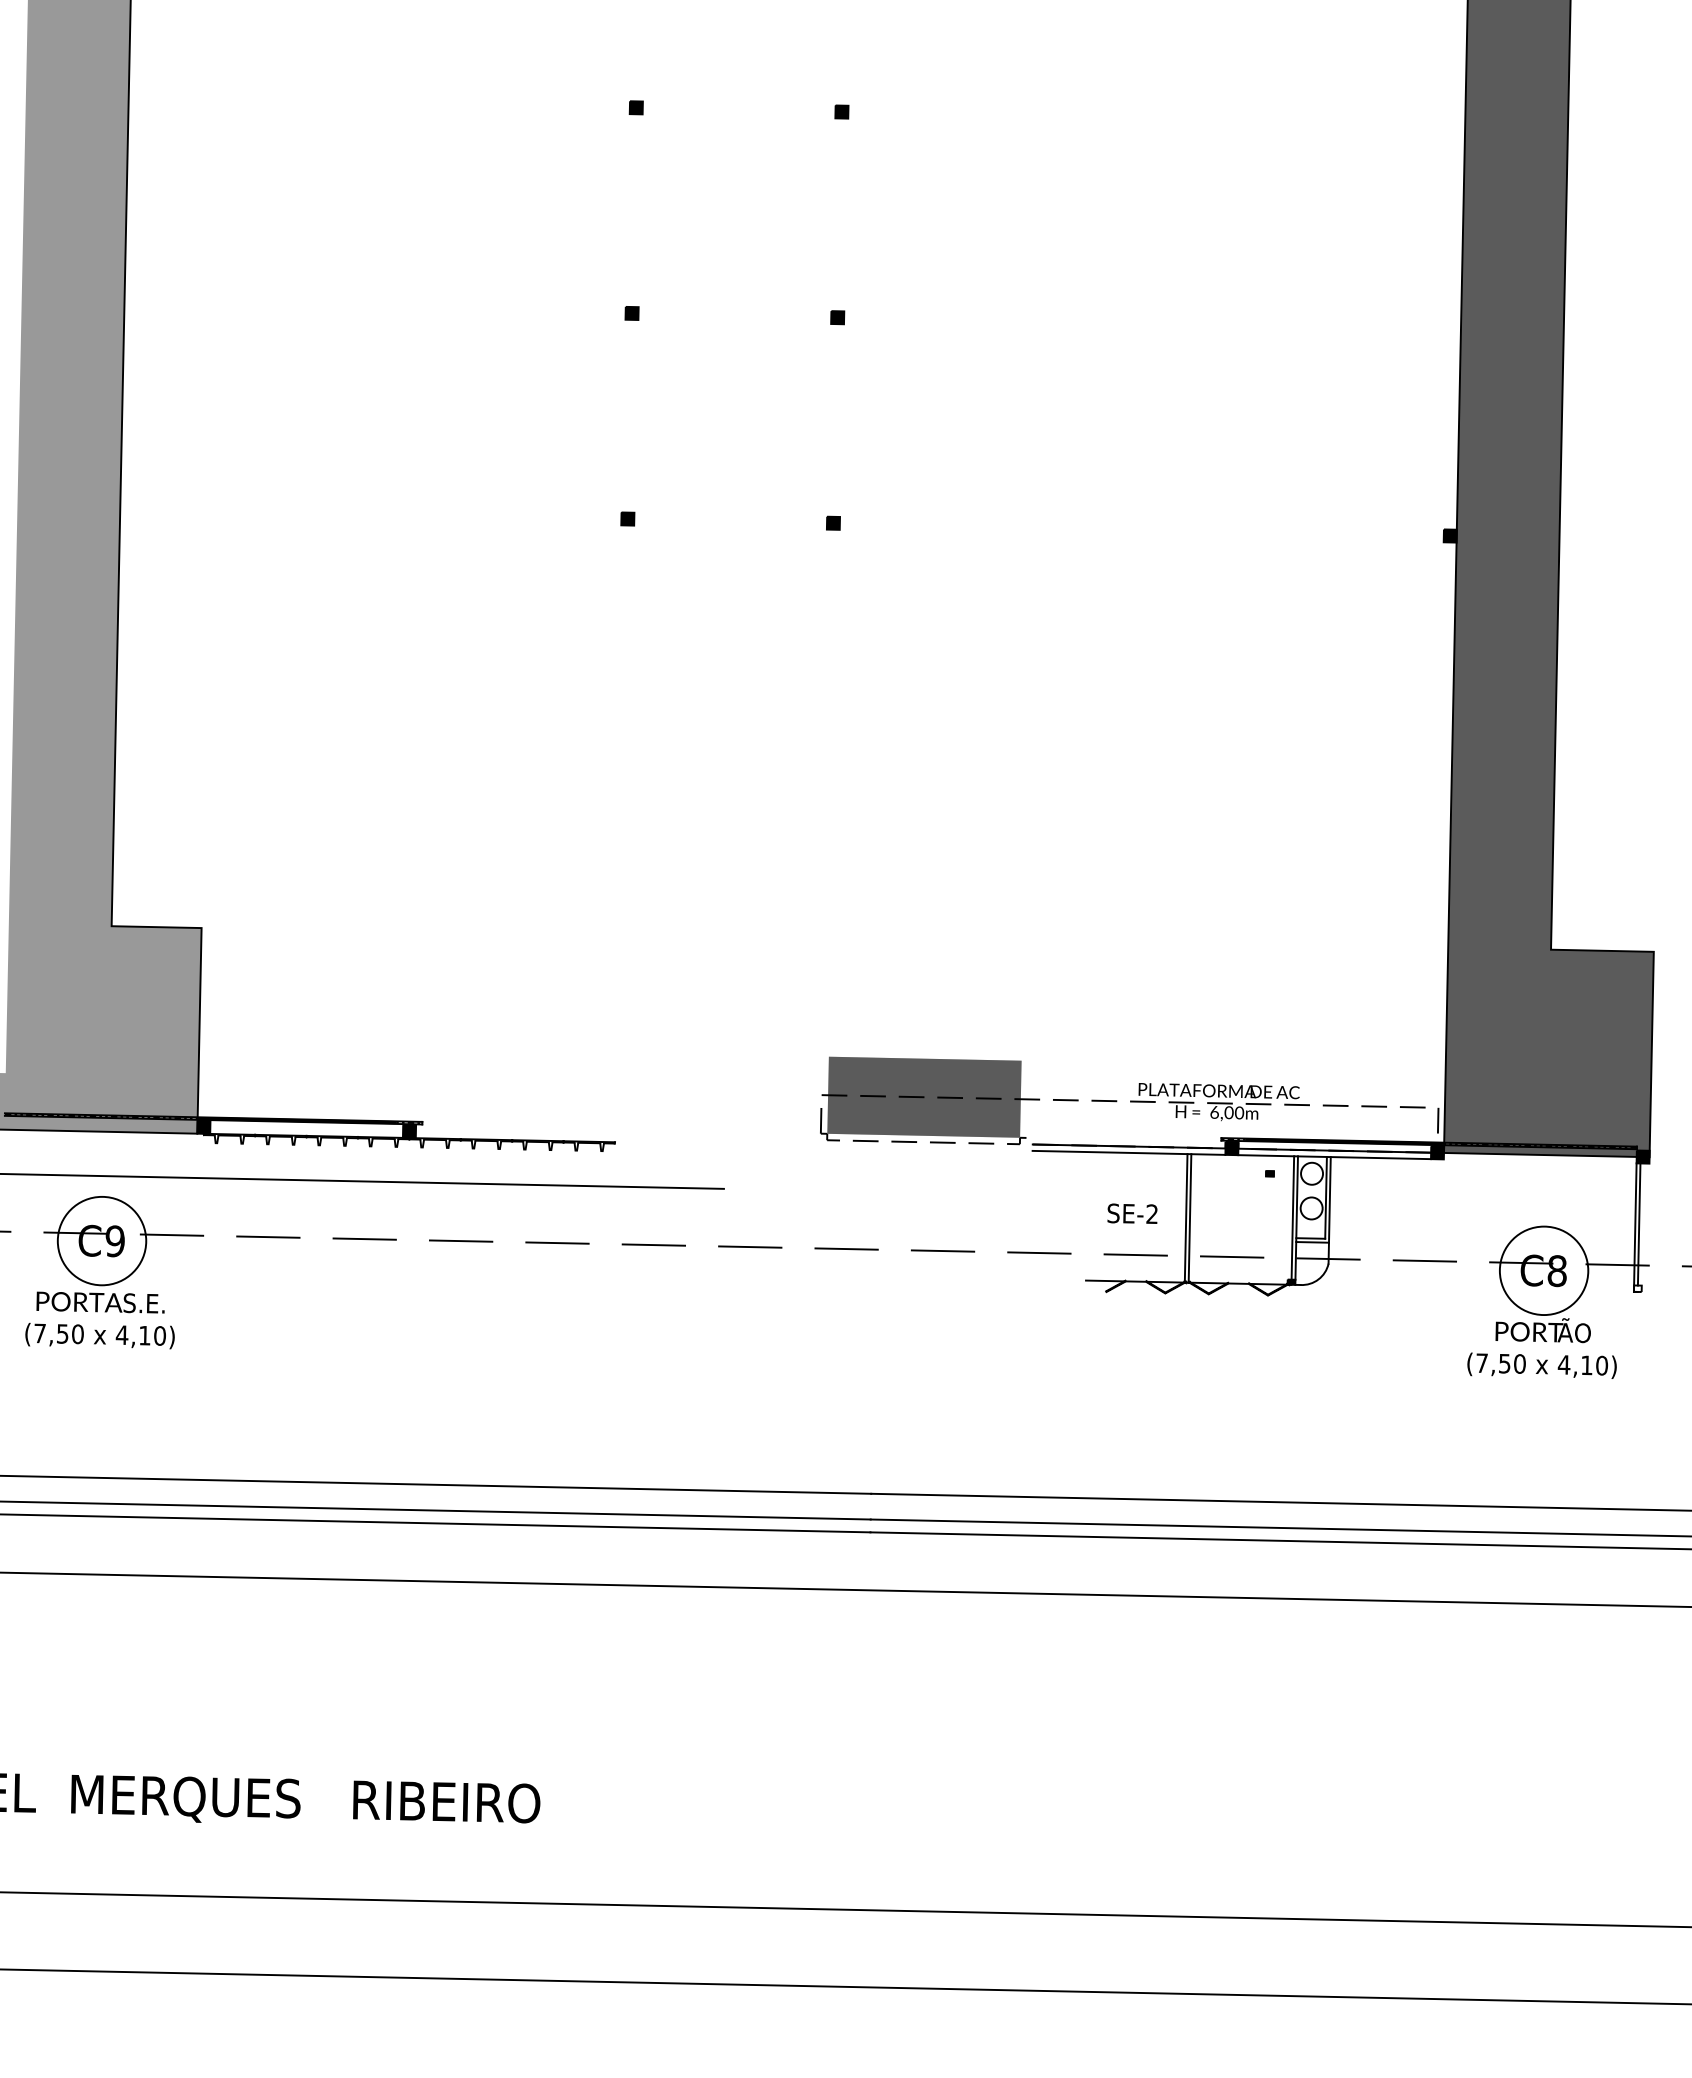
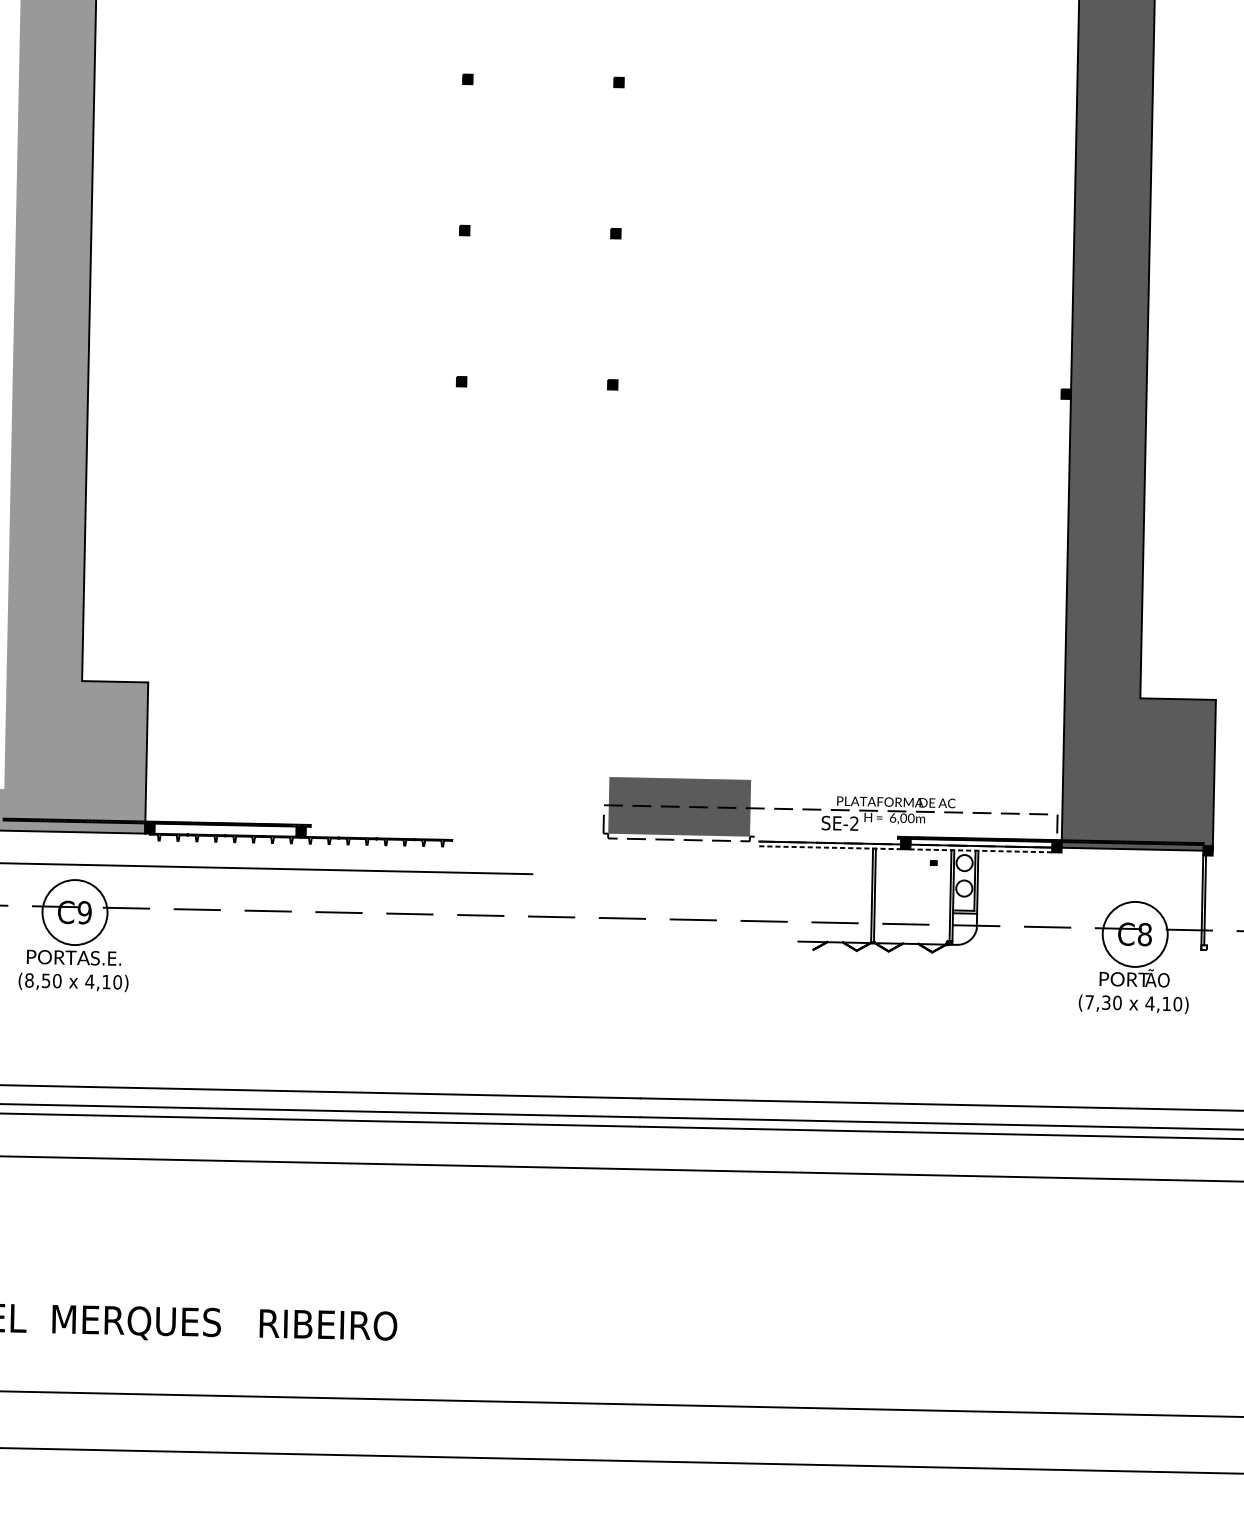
line: (1129, 1152) -> (830, 847), solid -> dashed
line: (1334, 1157) -> (981, 851), solid -> dashed
text: (1132, 1213) -> (839, 823), moved
text: (39, 1333) -> (29, 980), (7,50 -> (8,50
text: (1504, 1362) -> (1106, 1001), (7,50 -> (7,30

